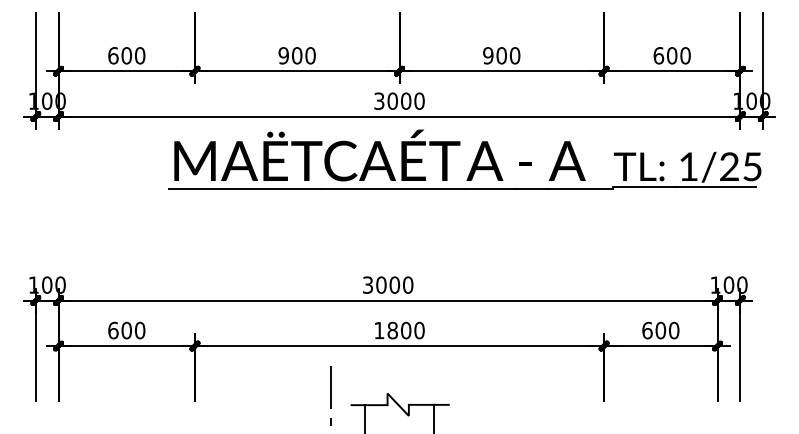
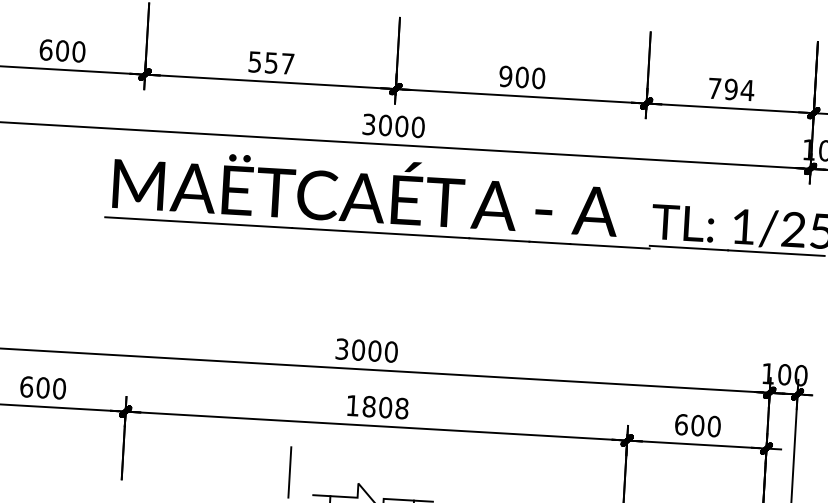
text: (296, 55) -> (270, 62), 900 -> 557
text: (672, 55) -> (731, 89), 600 -> 794
text: (419, 330) -> (402, 408), 1800 -> 1808

